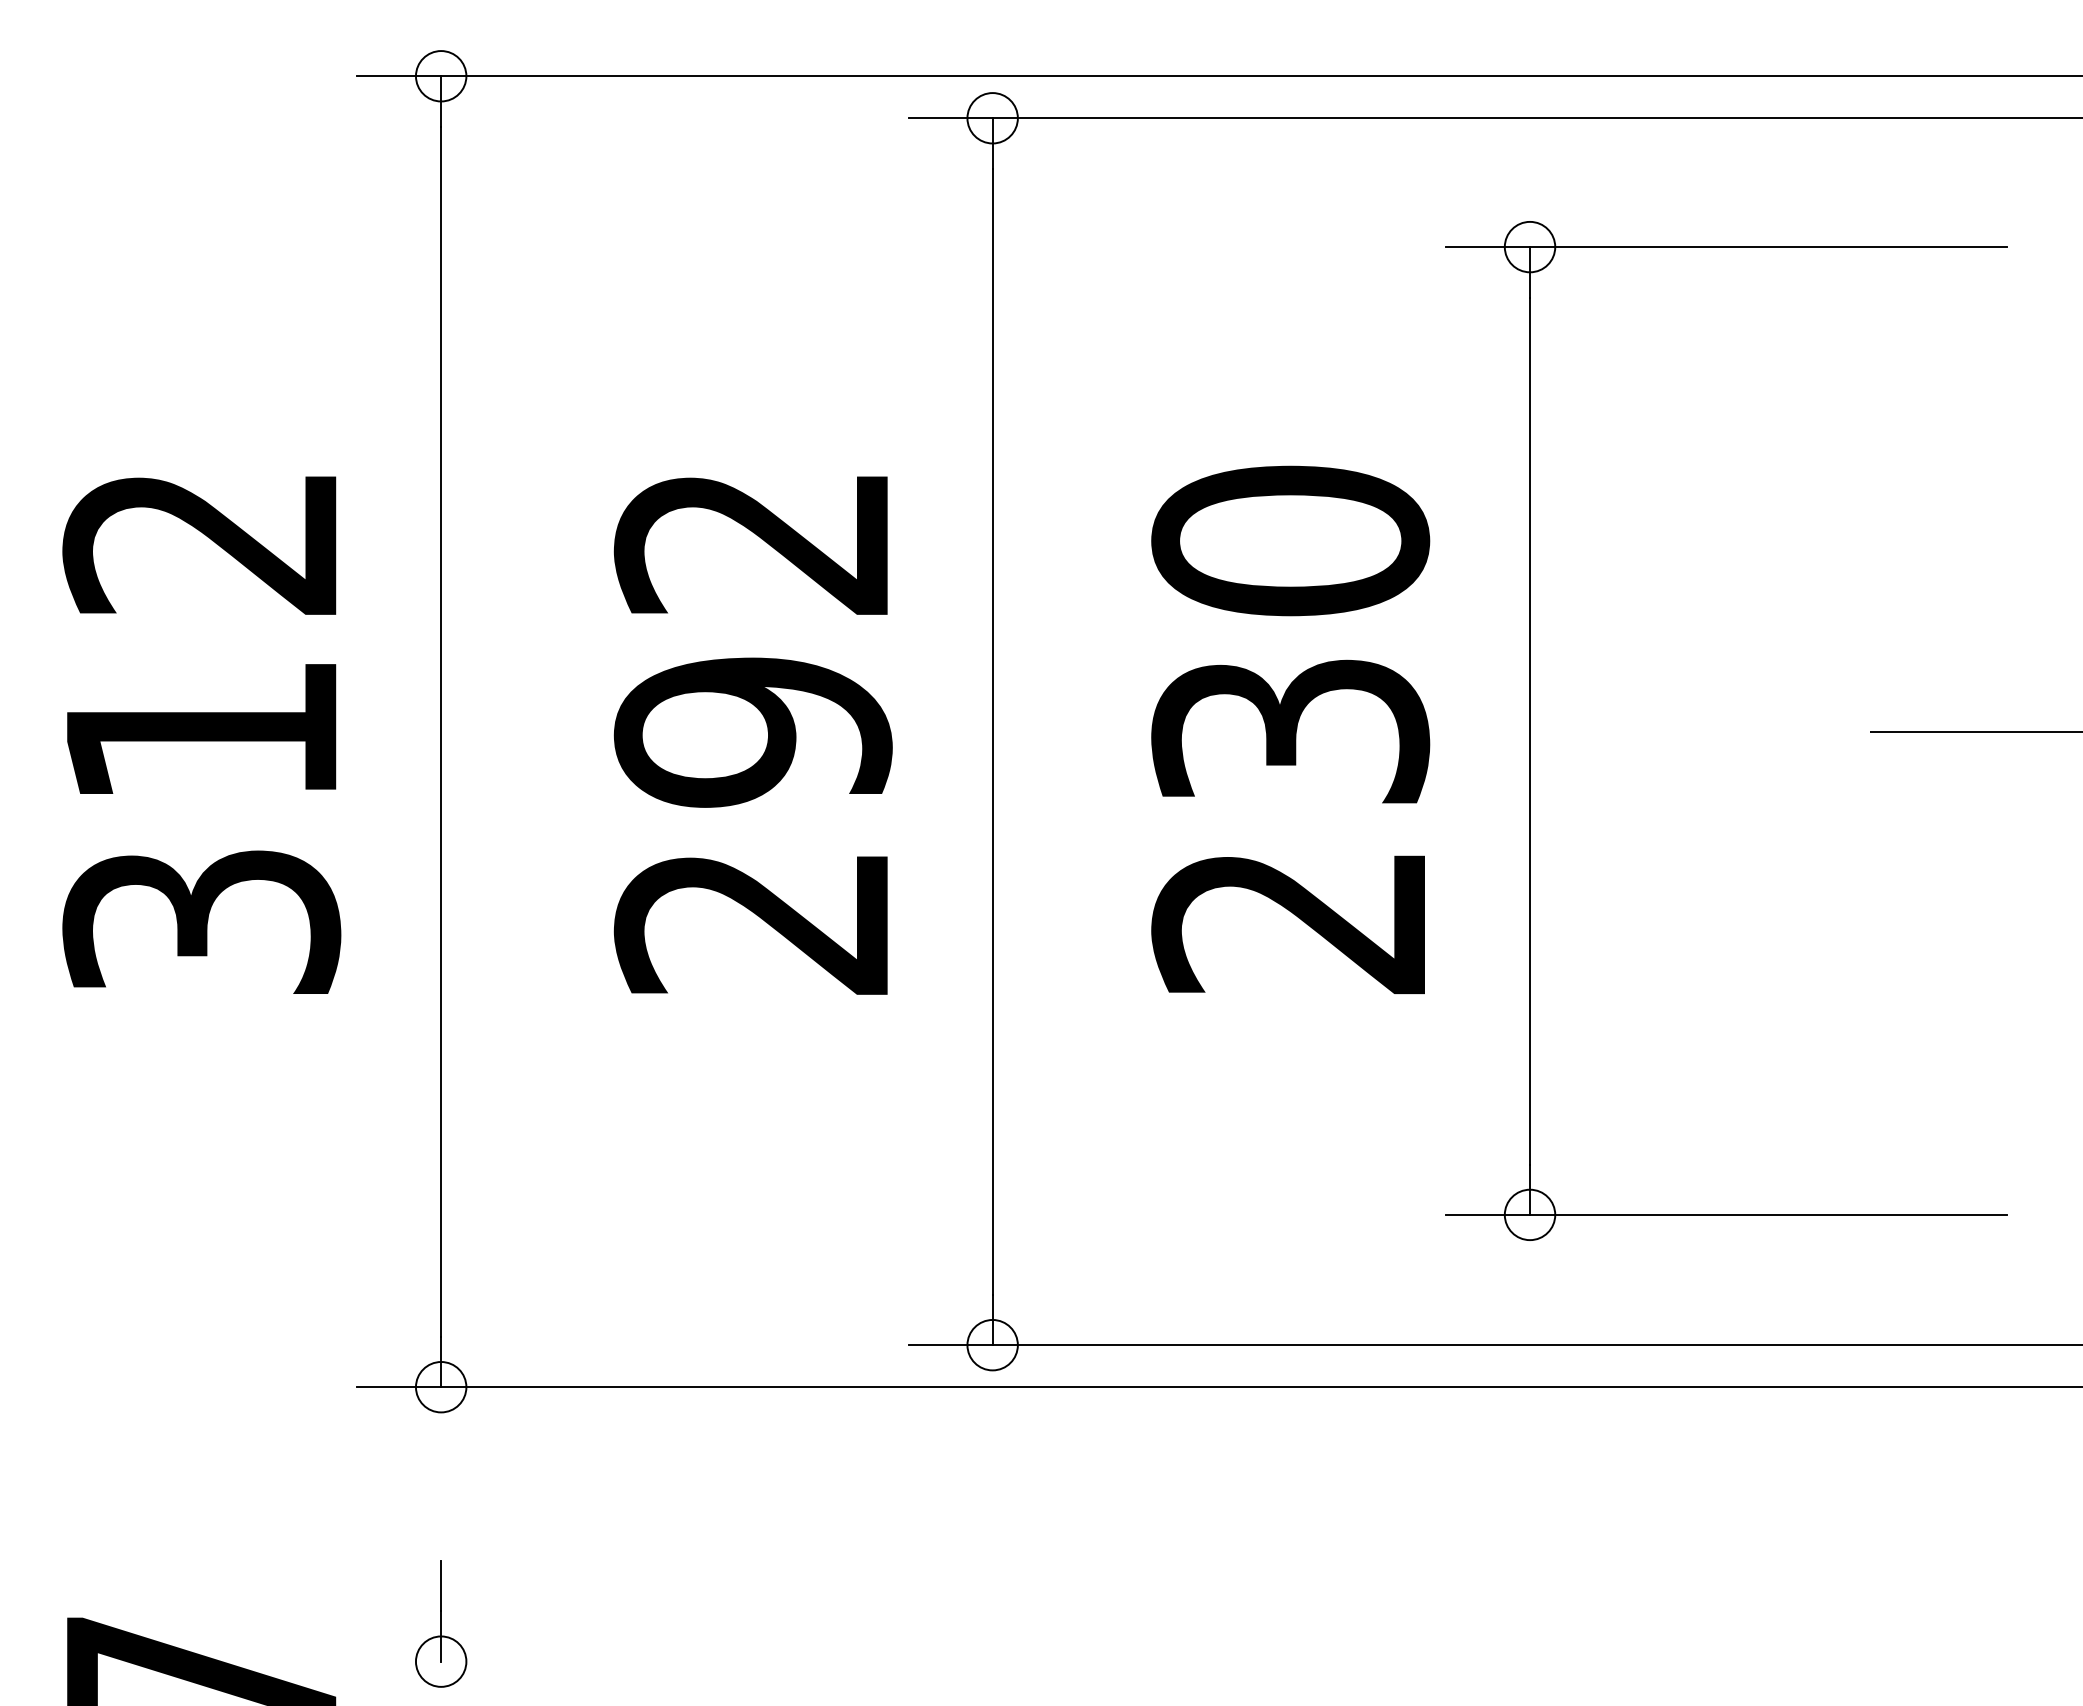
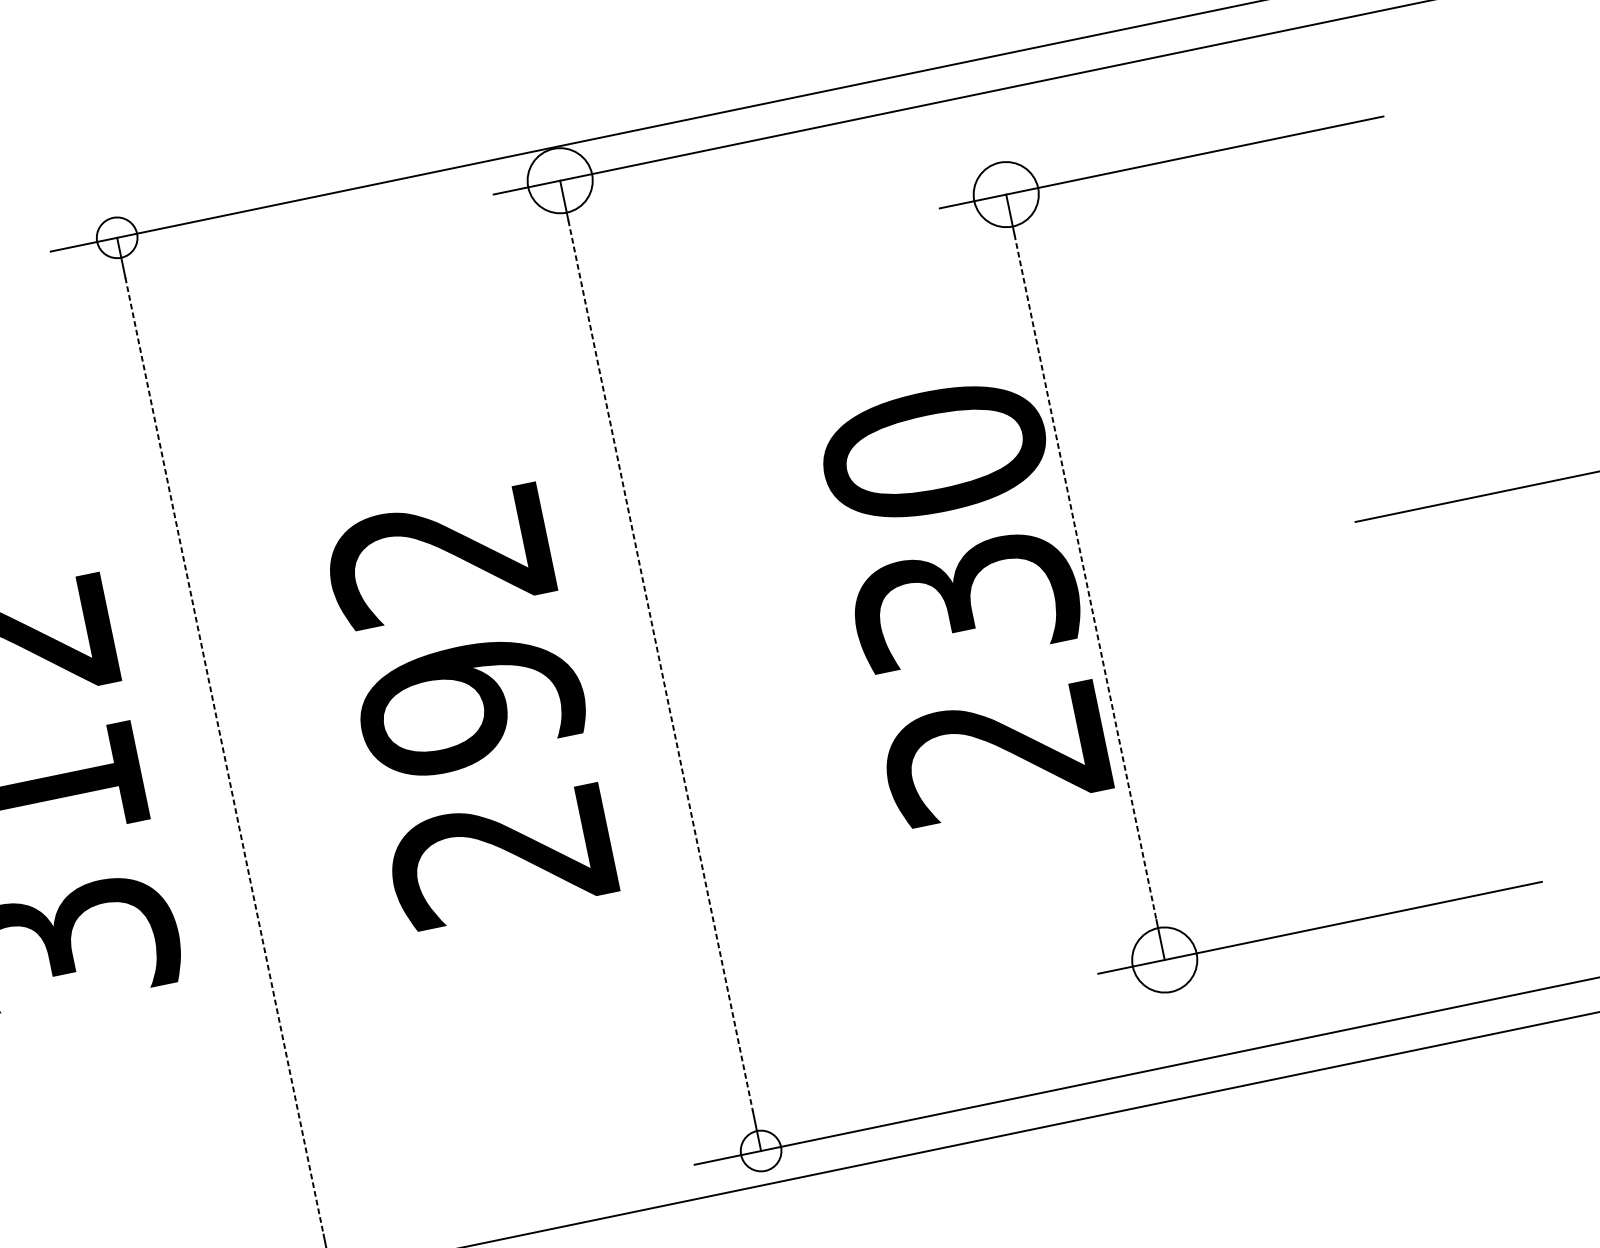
circle: (992, 118) -> (560, 180), size x1.6
circle: (1529, 246) -> (1005, 194), size x1.6
text: (1290, 729) -> (965, 600), moved
line: (1530, 731) -> (1085, 577), solid -> dashed
line: (441, 732) -> (224, 756), solid -> dashed
line: (992, 732) -> (660, 666), solid -> dashed
circle: (1529, 1214) -> (1164, 959), size x1.6

